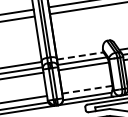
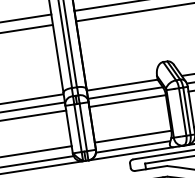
line: (80, 55) -> (122, 84), dashed -> solid
line: (86, 89) -> (131, 136), dashed -> solid

